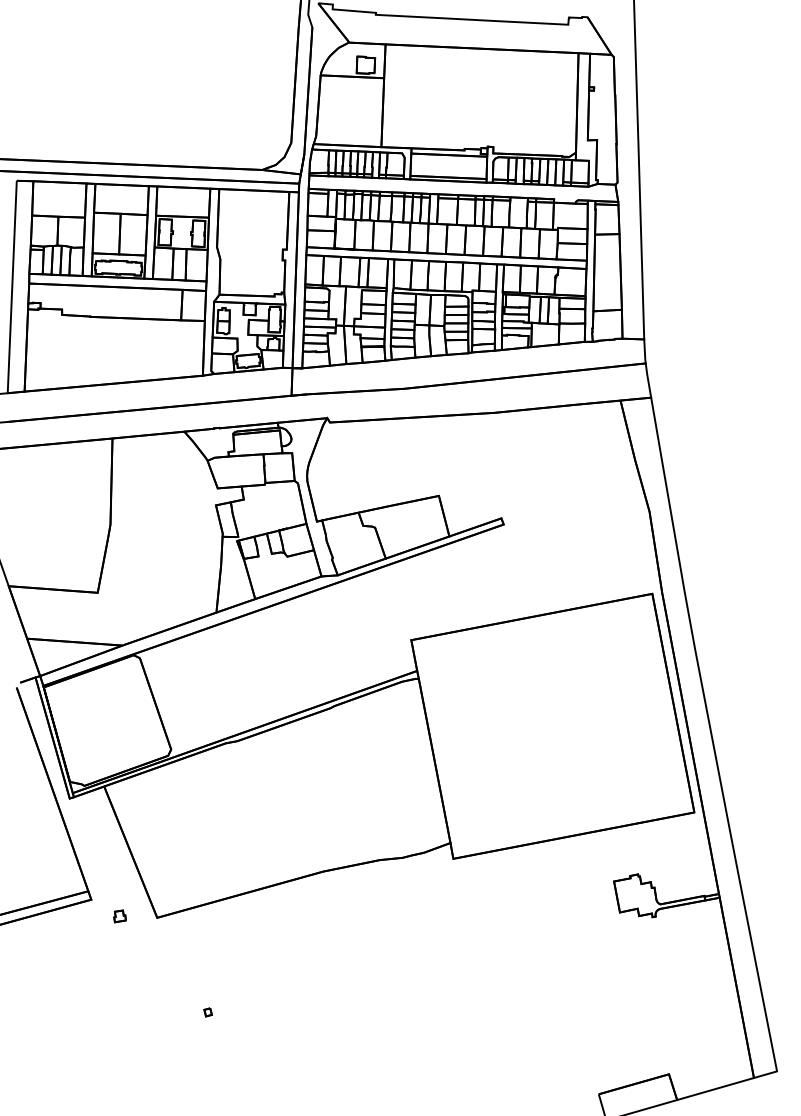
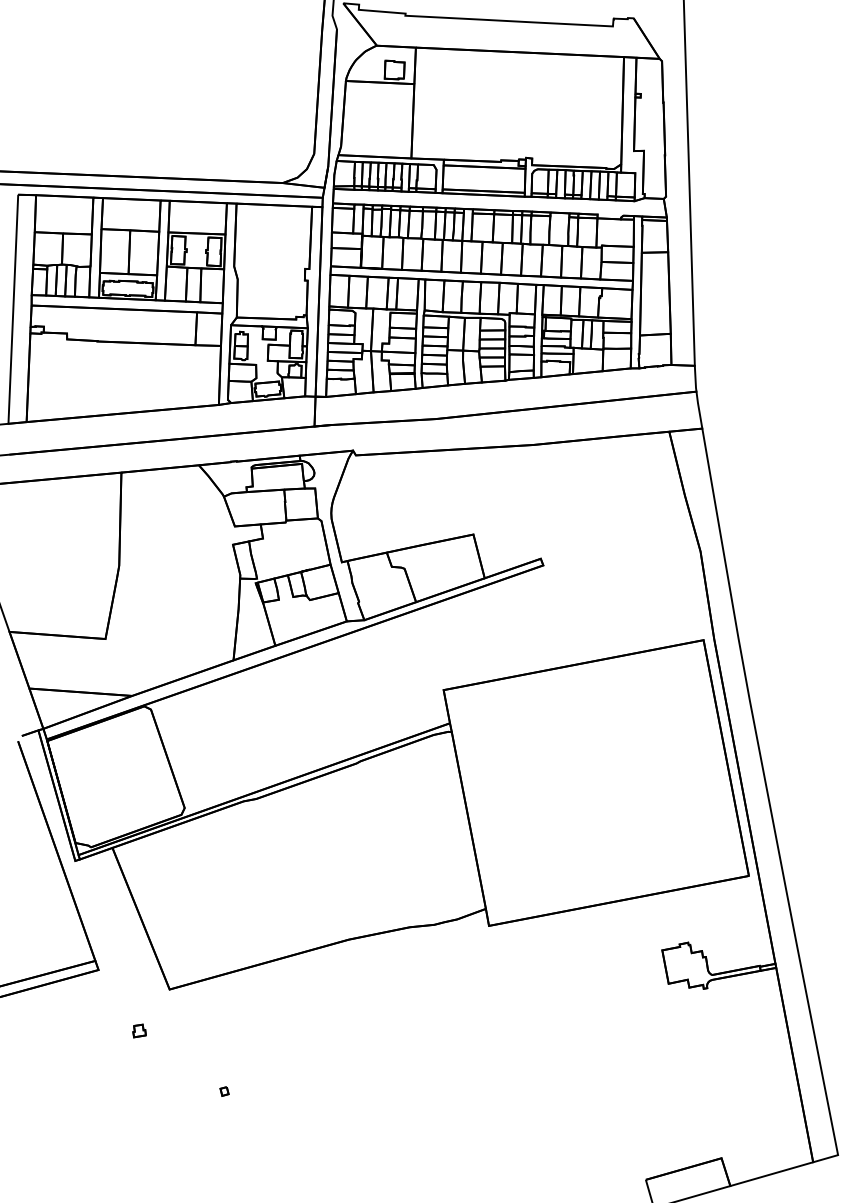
part: (119, 915) -> (139, 1030), moved

